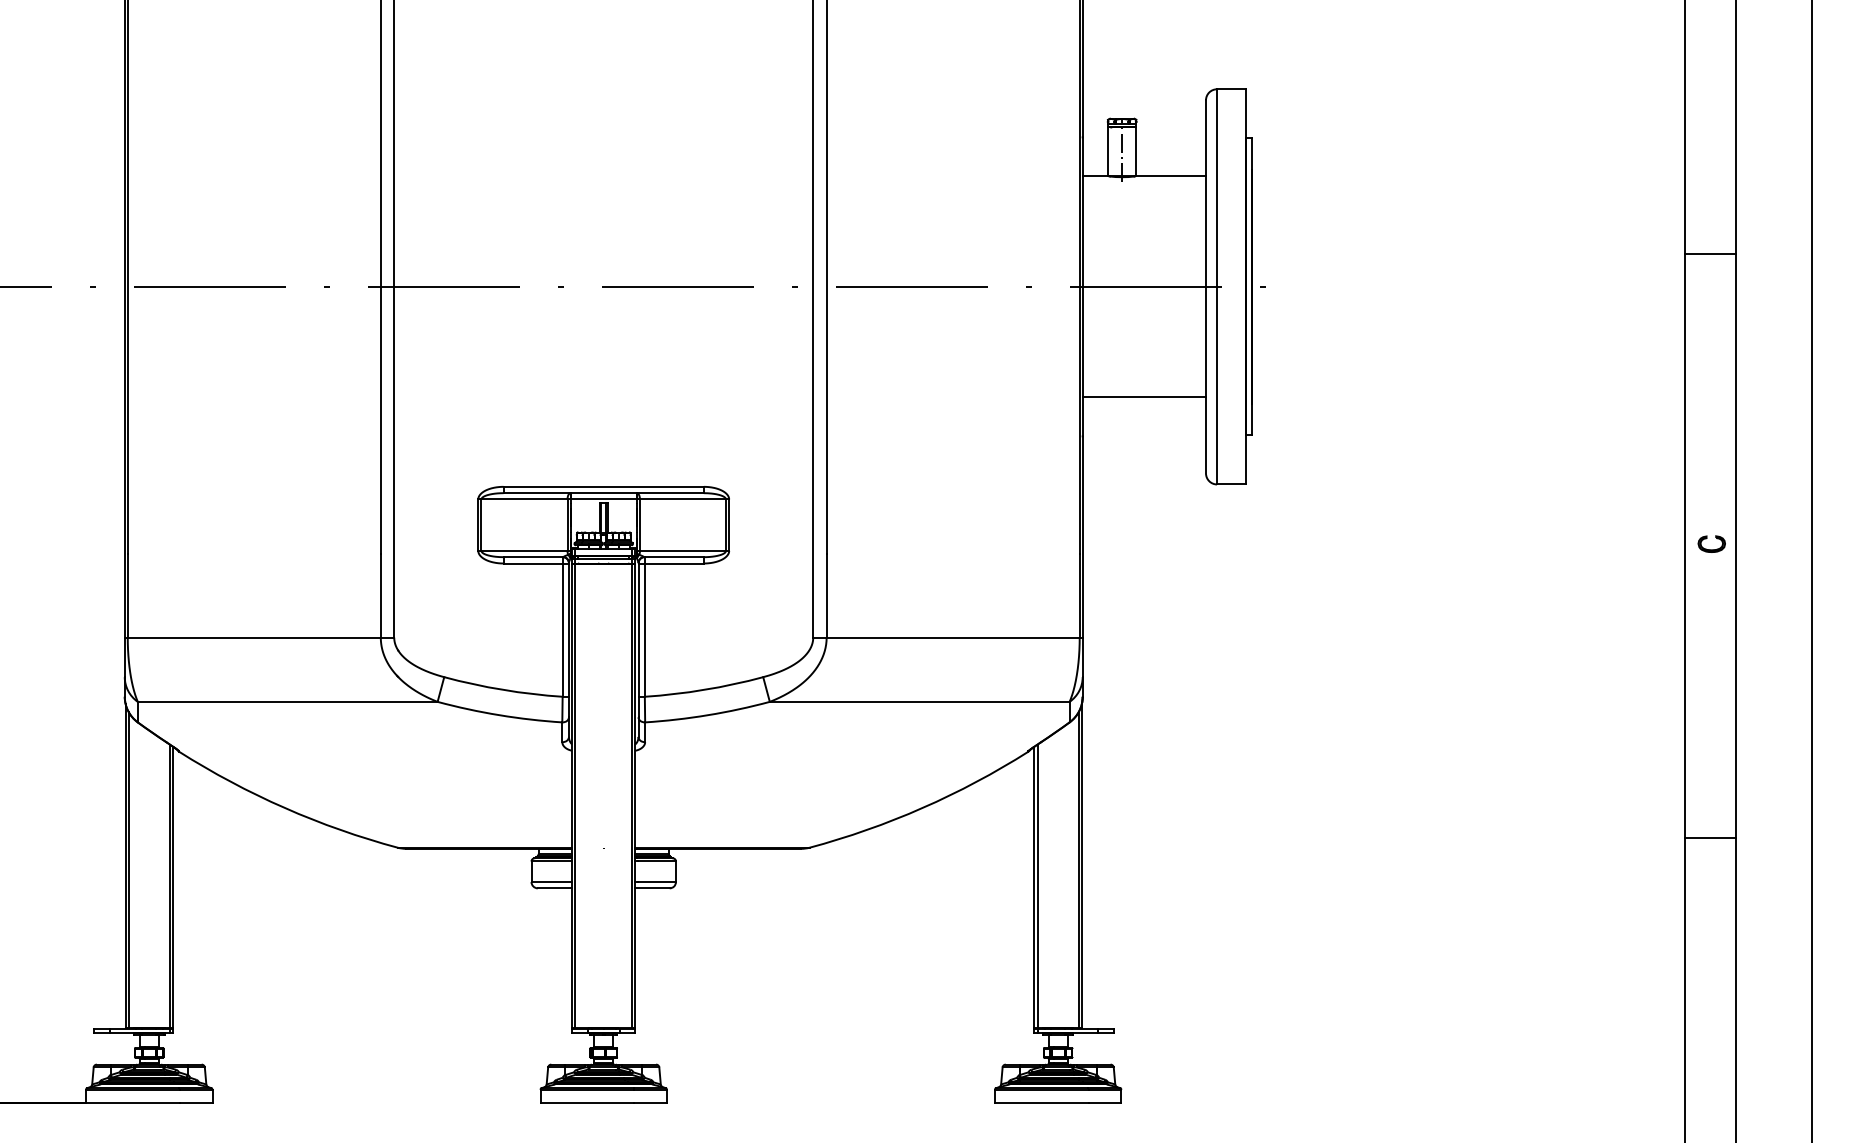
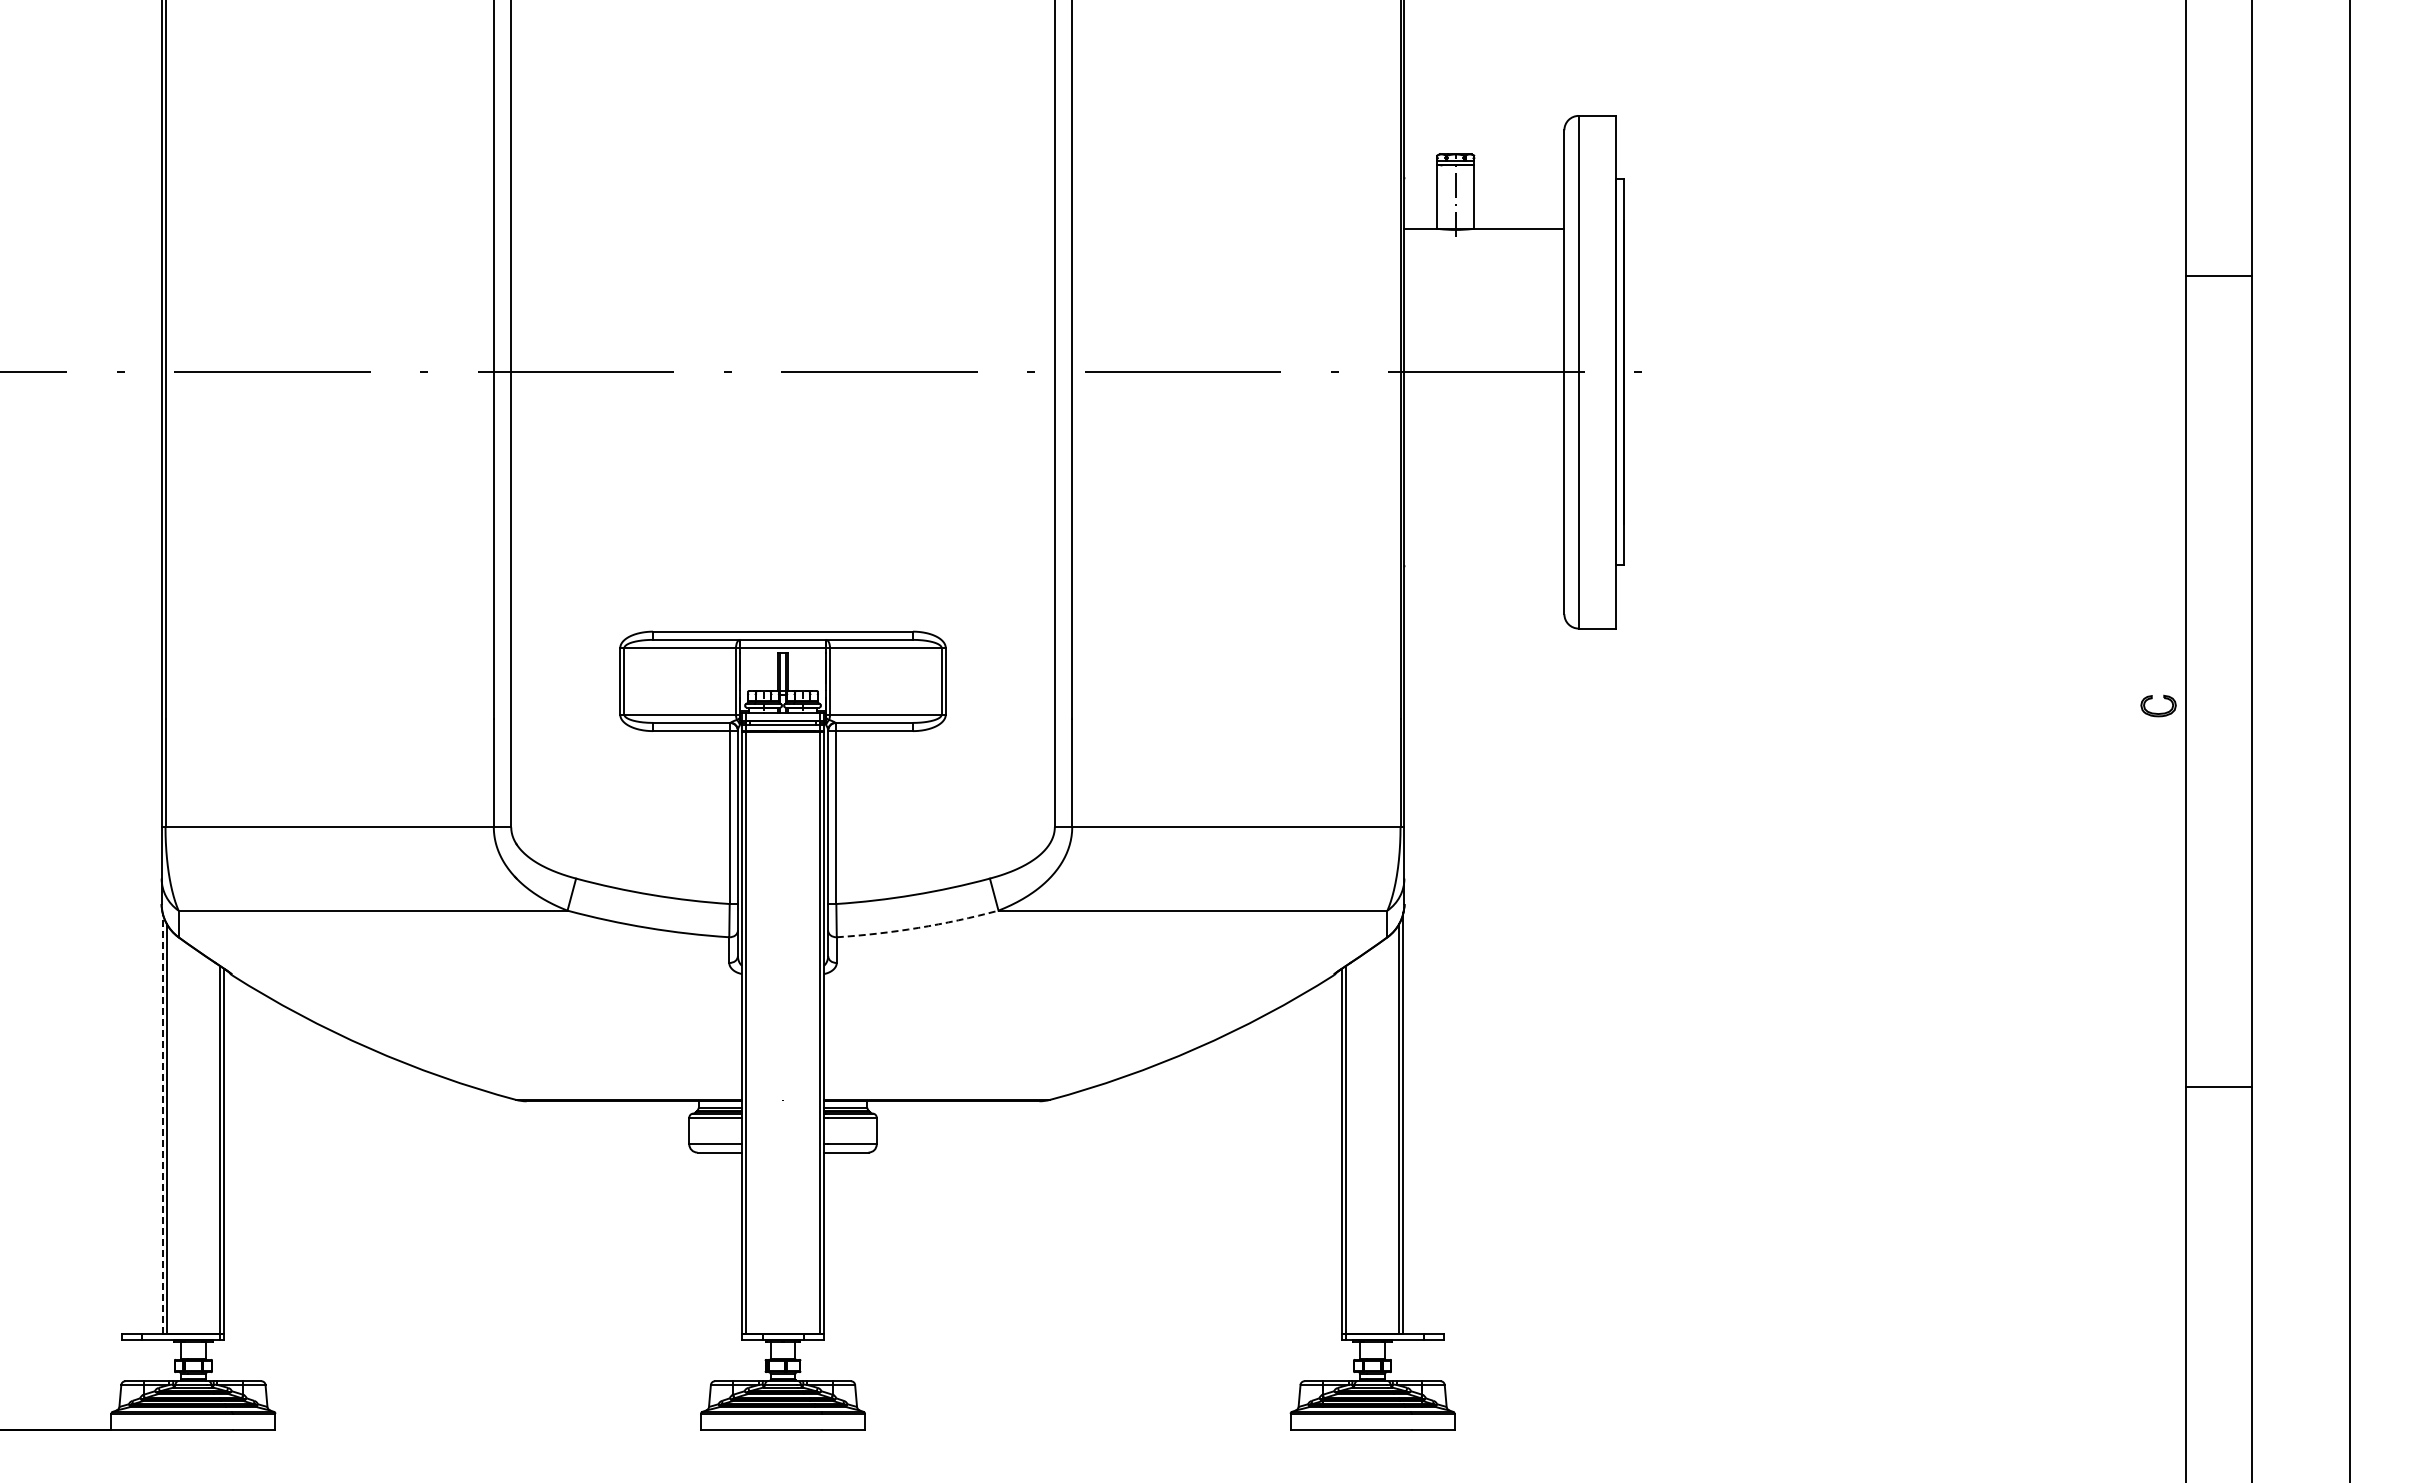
line: (1710, 254) -> (2218, 276), moved
line: (1144, 397) -> (1484, 515), removed
part: (1709, 549) -> (2155, 712), moved
arc: (708, 714) -> (918, 927), solid -> dashed
line: (125, 865) -> (162, 1123), solid -> dashed

